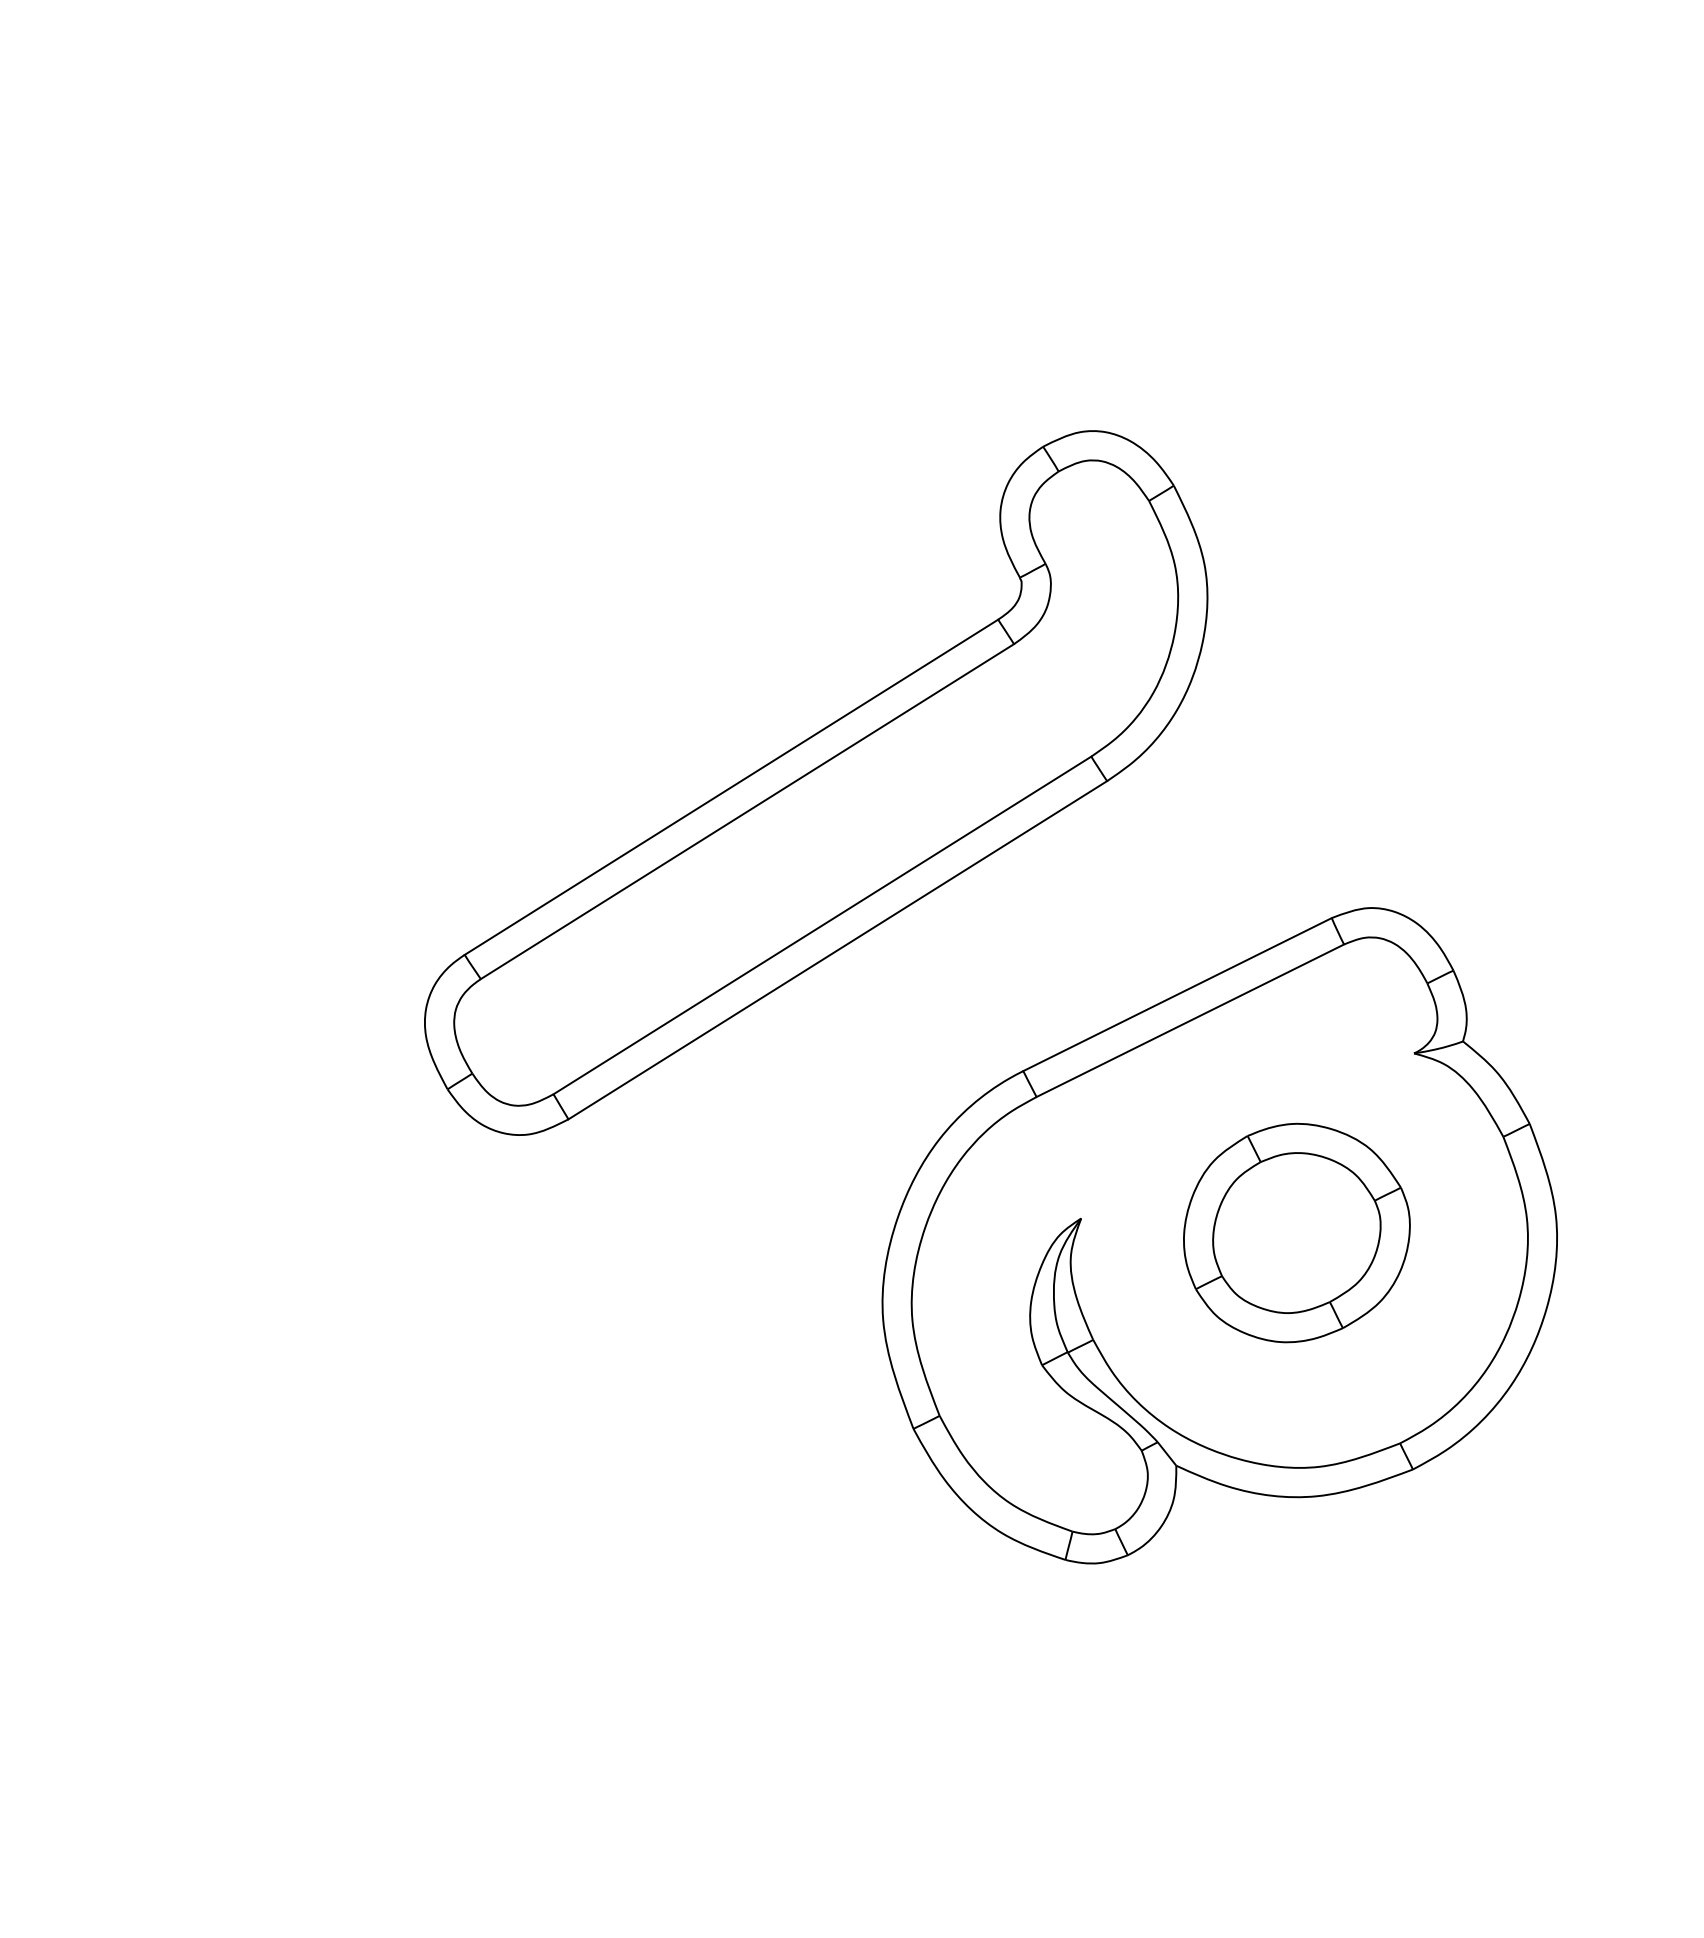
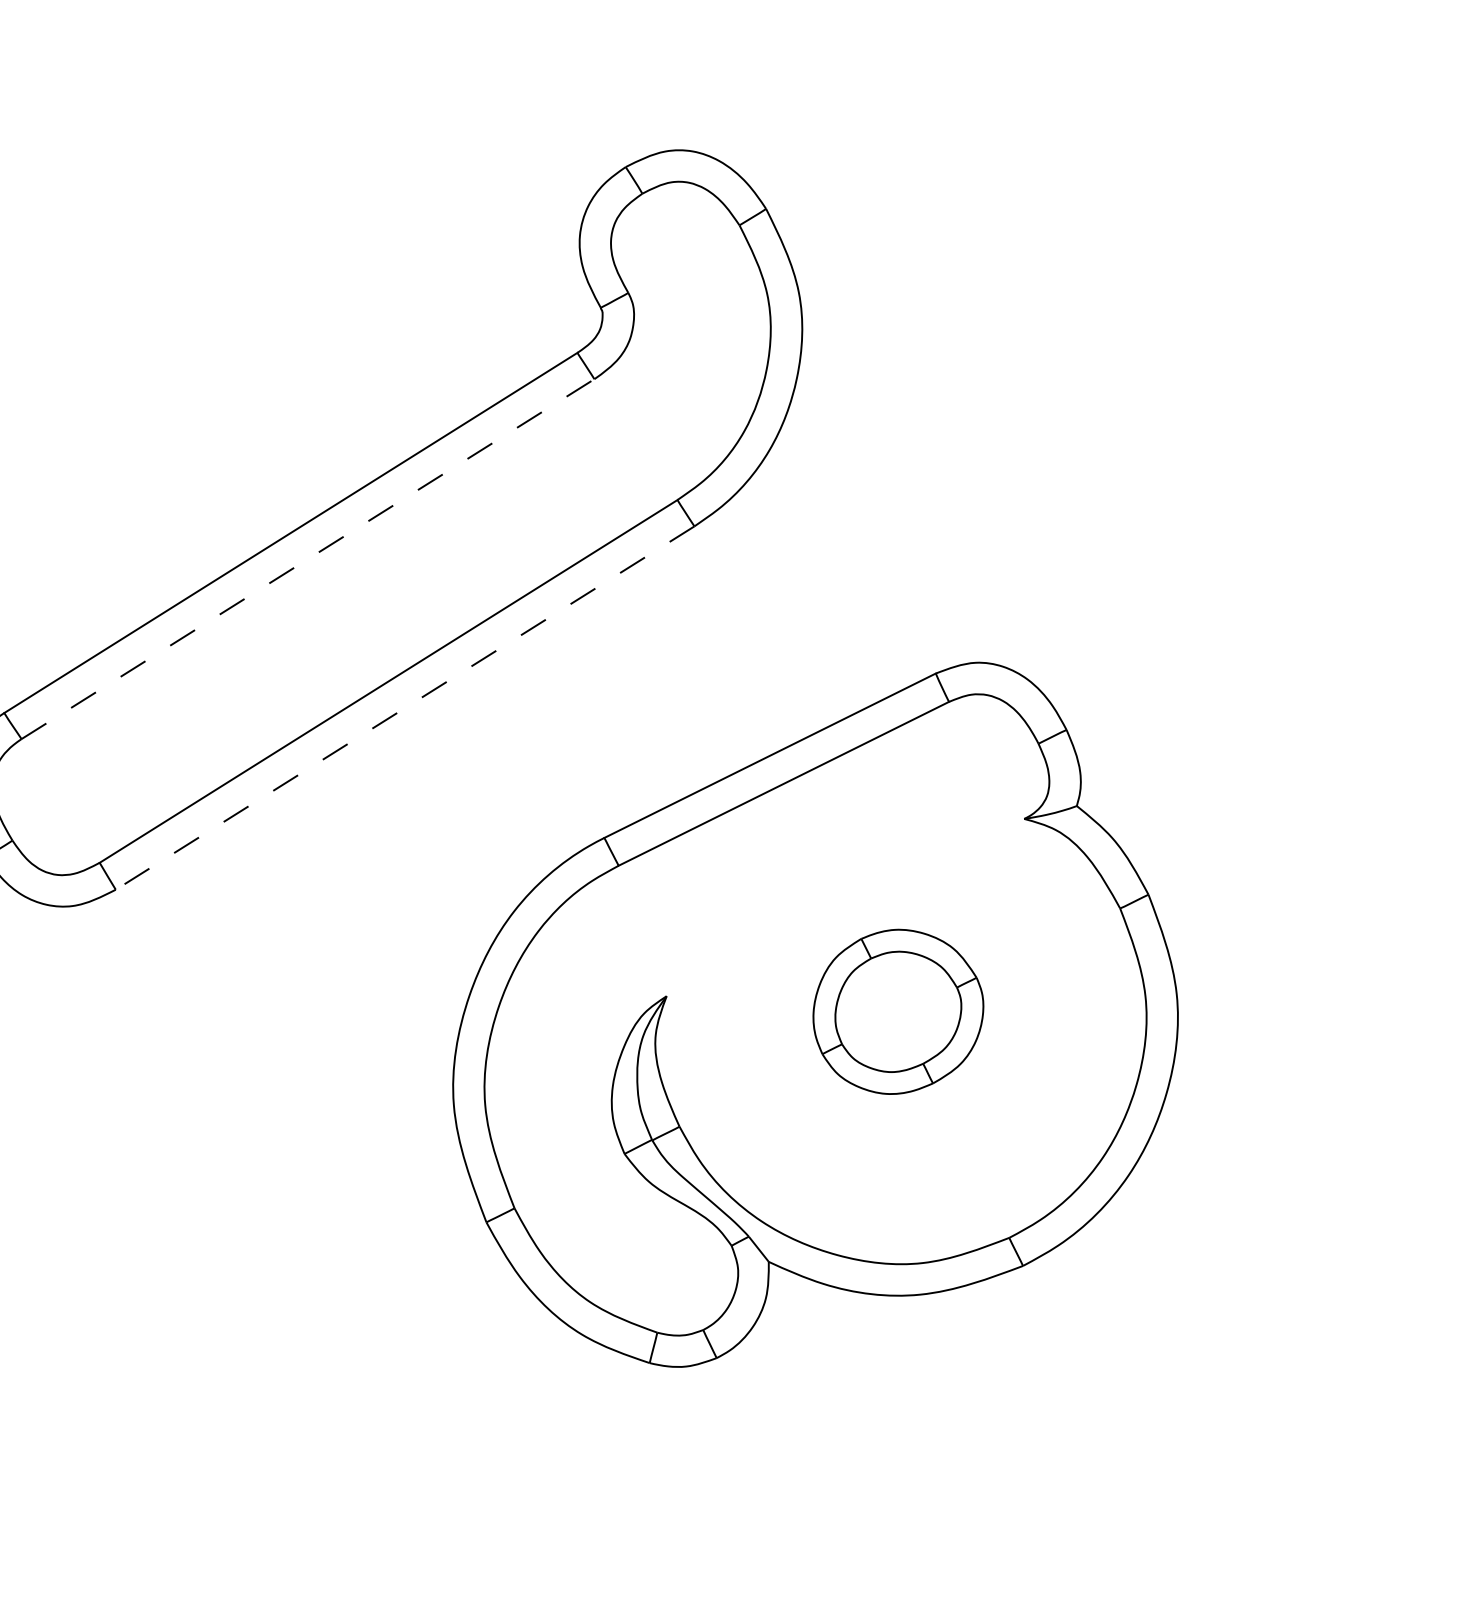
line: (747, 811) -> (308, 558), solid -> dashed
line: (837, 950) -> (404, 708), solid -> dashed
part: (1296, 1232) -> (897, 1011), size x0.7

